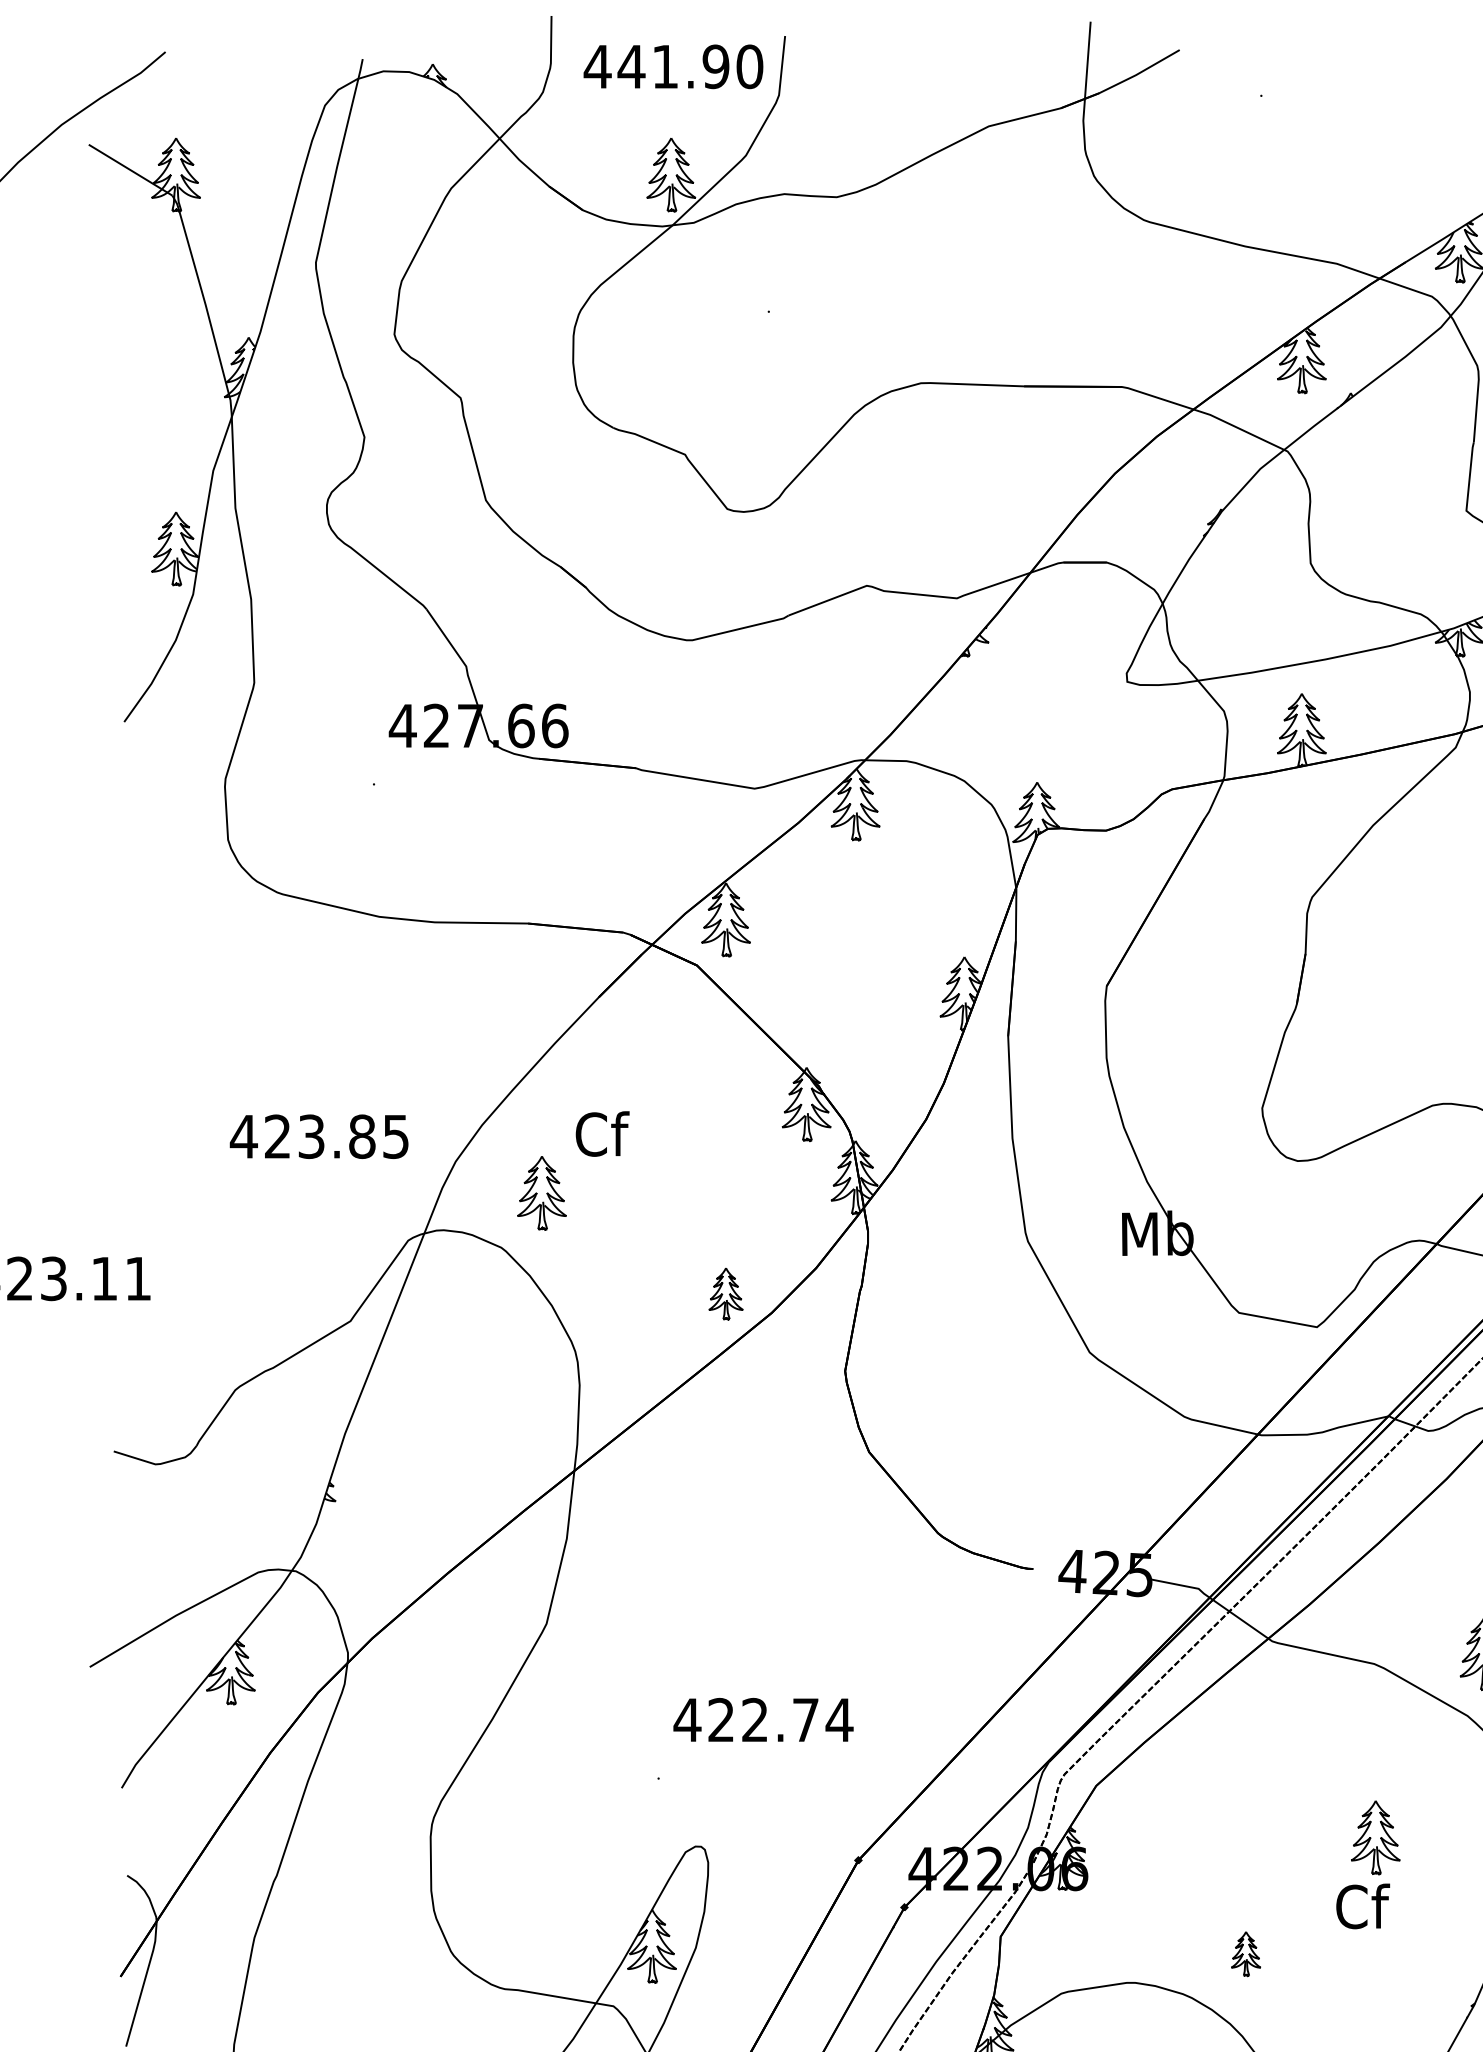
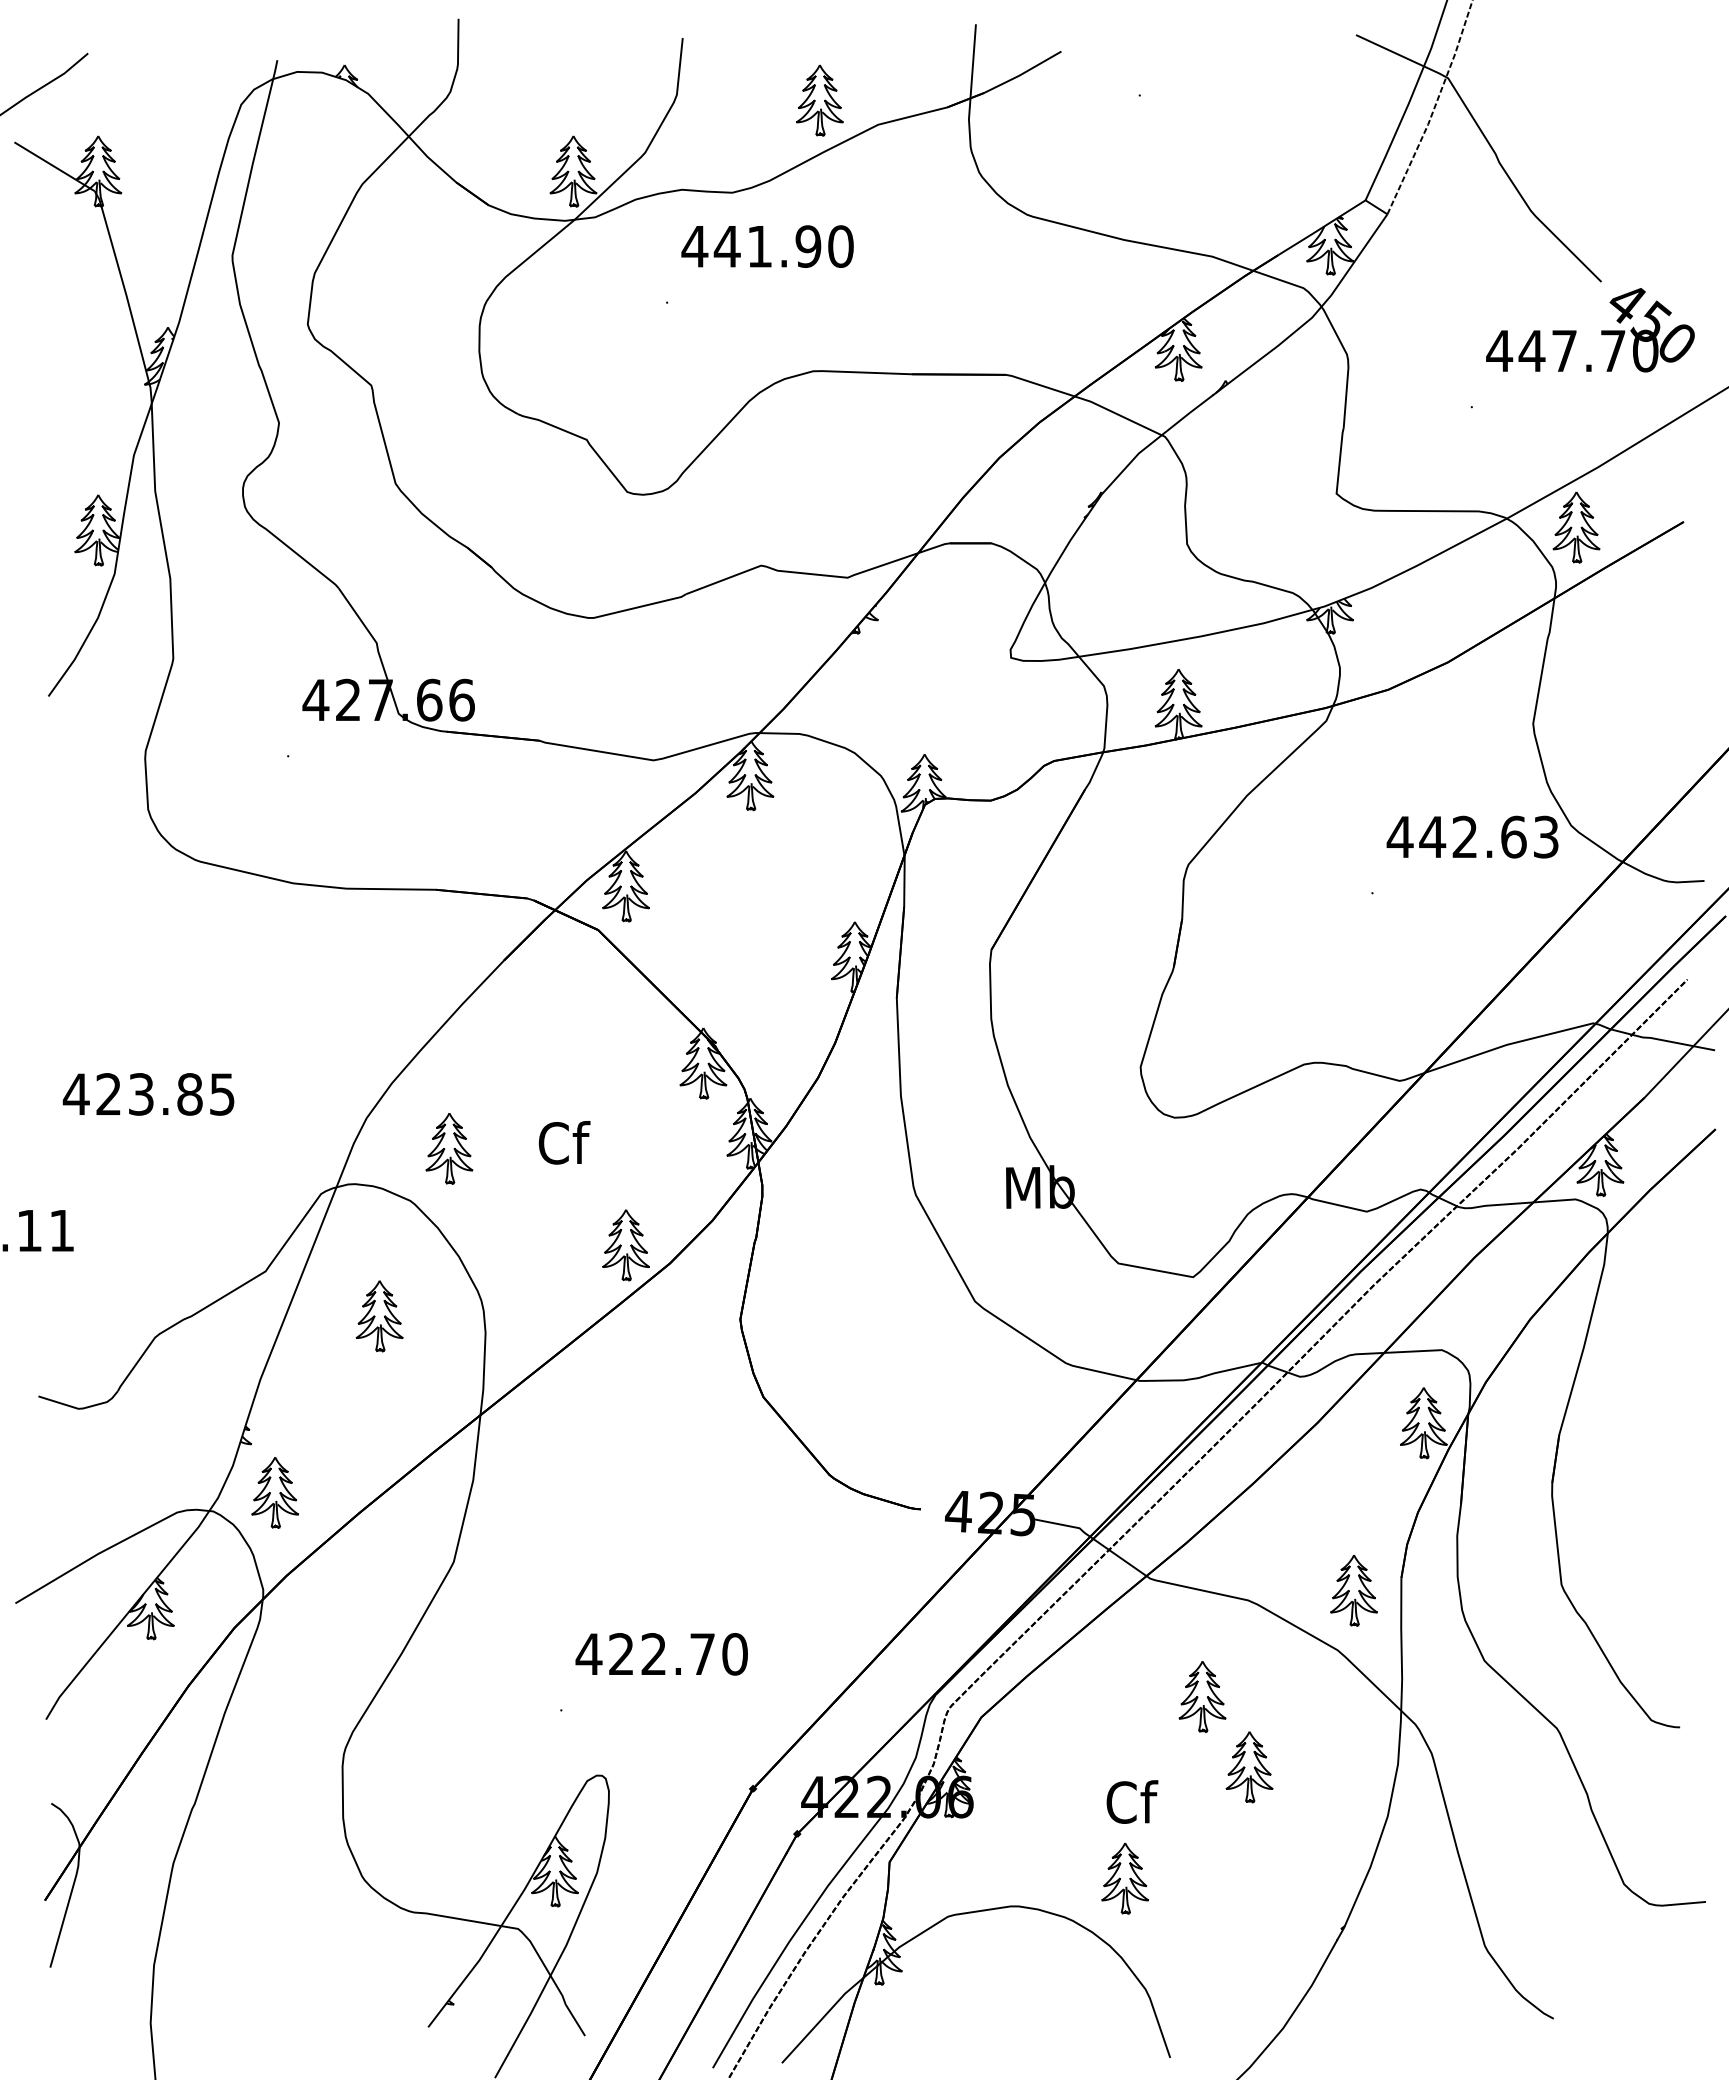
text: (673, 66) -> (767, 246), moved
part: (927, 101) -> (819, 100), added
text: (602, 1133) -> (564, 1142), moved
text: (319, 1136) -> (148, 1094), moved
part: (725, 1294) -> (625, 1245), size x1.43
part: (469, 1368) -> (379, 1316), added
part: (359, 1551) -> (274, 1492), added
text: (839, 1720) -> (734, 1654), 422.74 -> 422.70
part: (1326, 1764) -> (1202, 1696), added
text: (1363, 1905) -> (1132, 1801), moved
part: (1245, 1953) -> (1124, 1878), size x1.67

